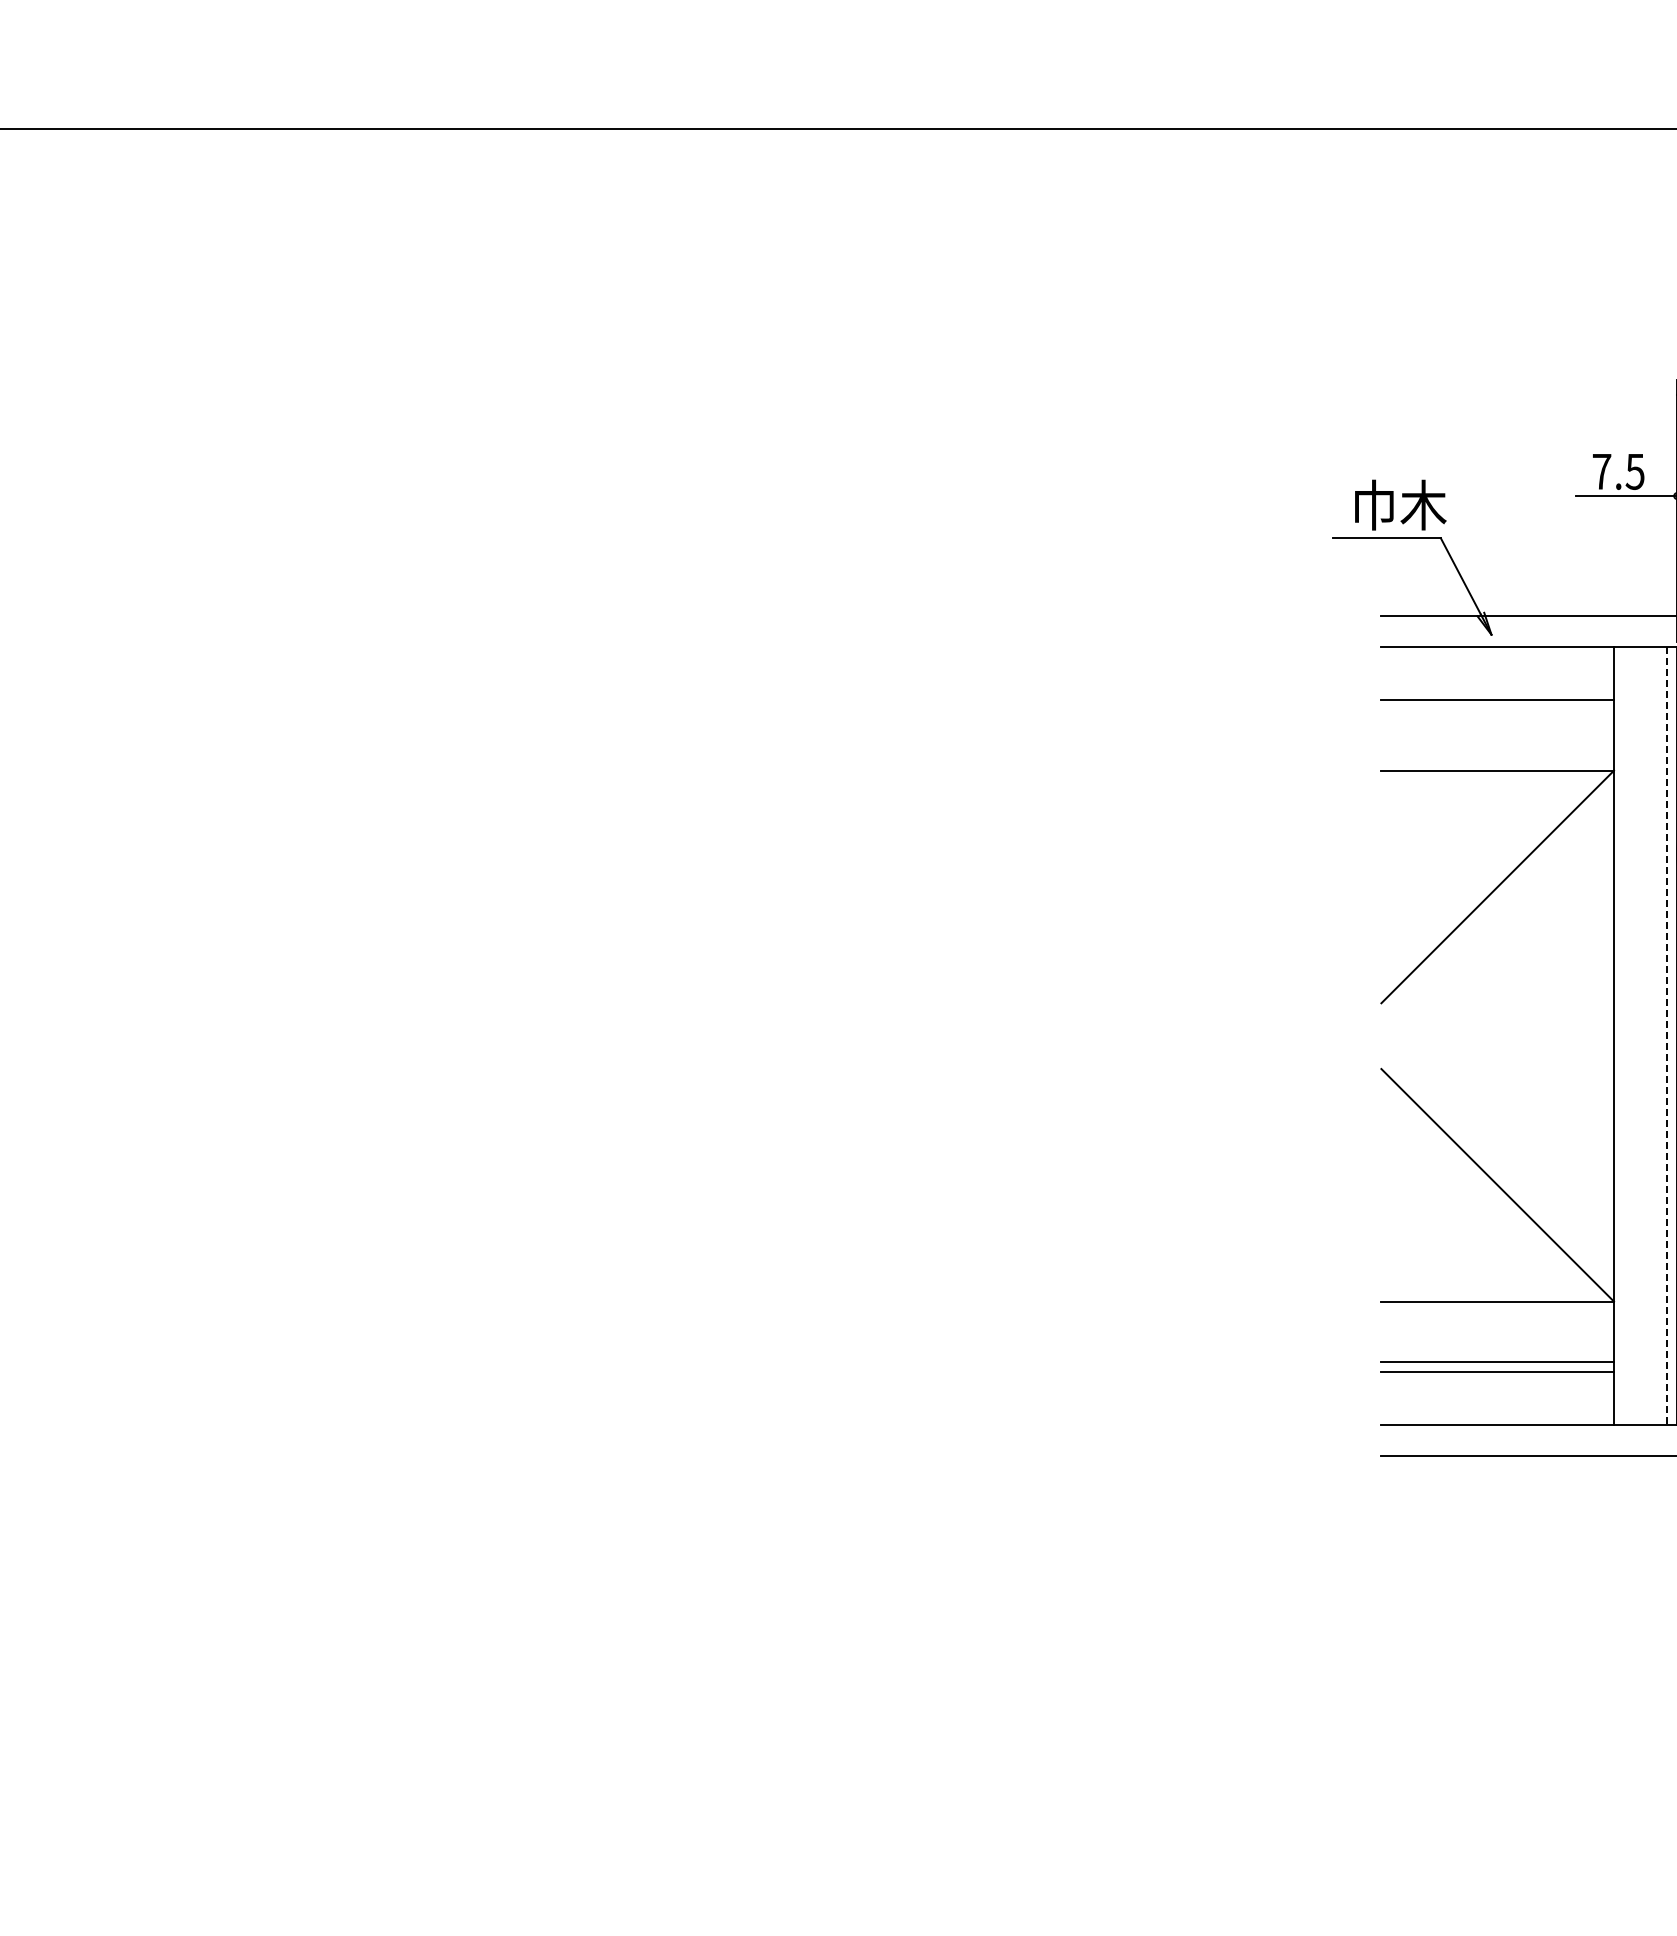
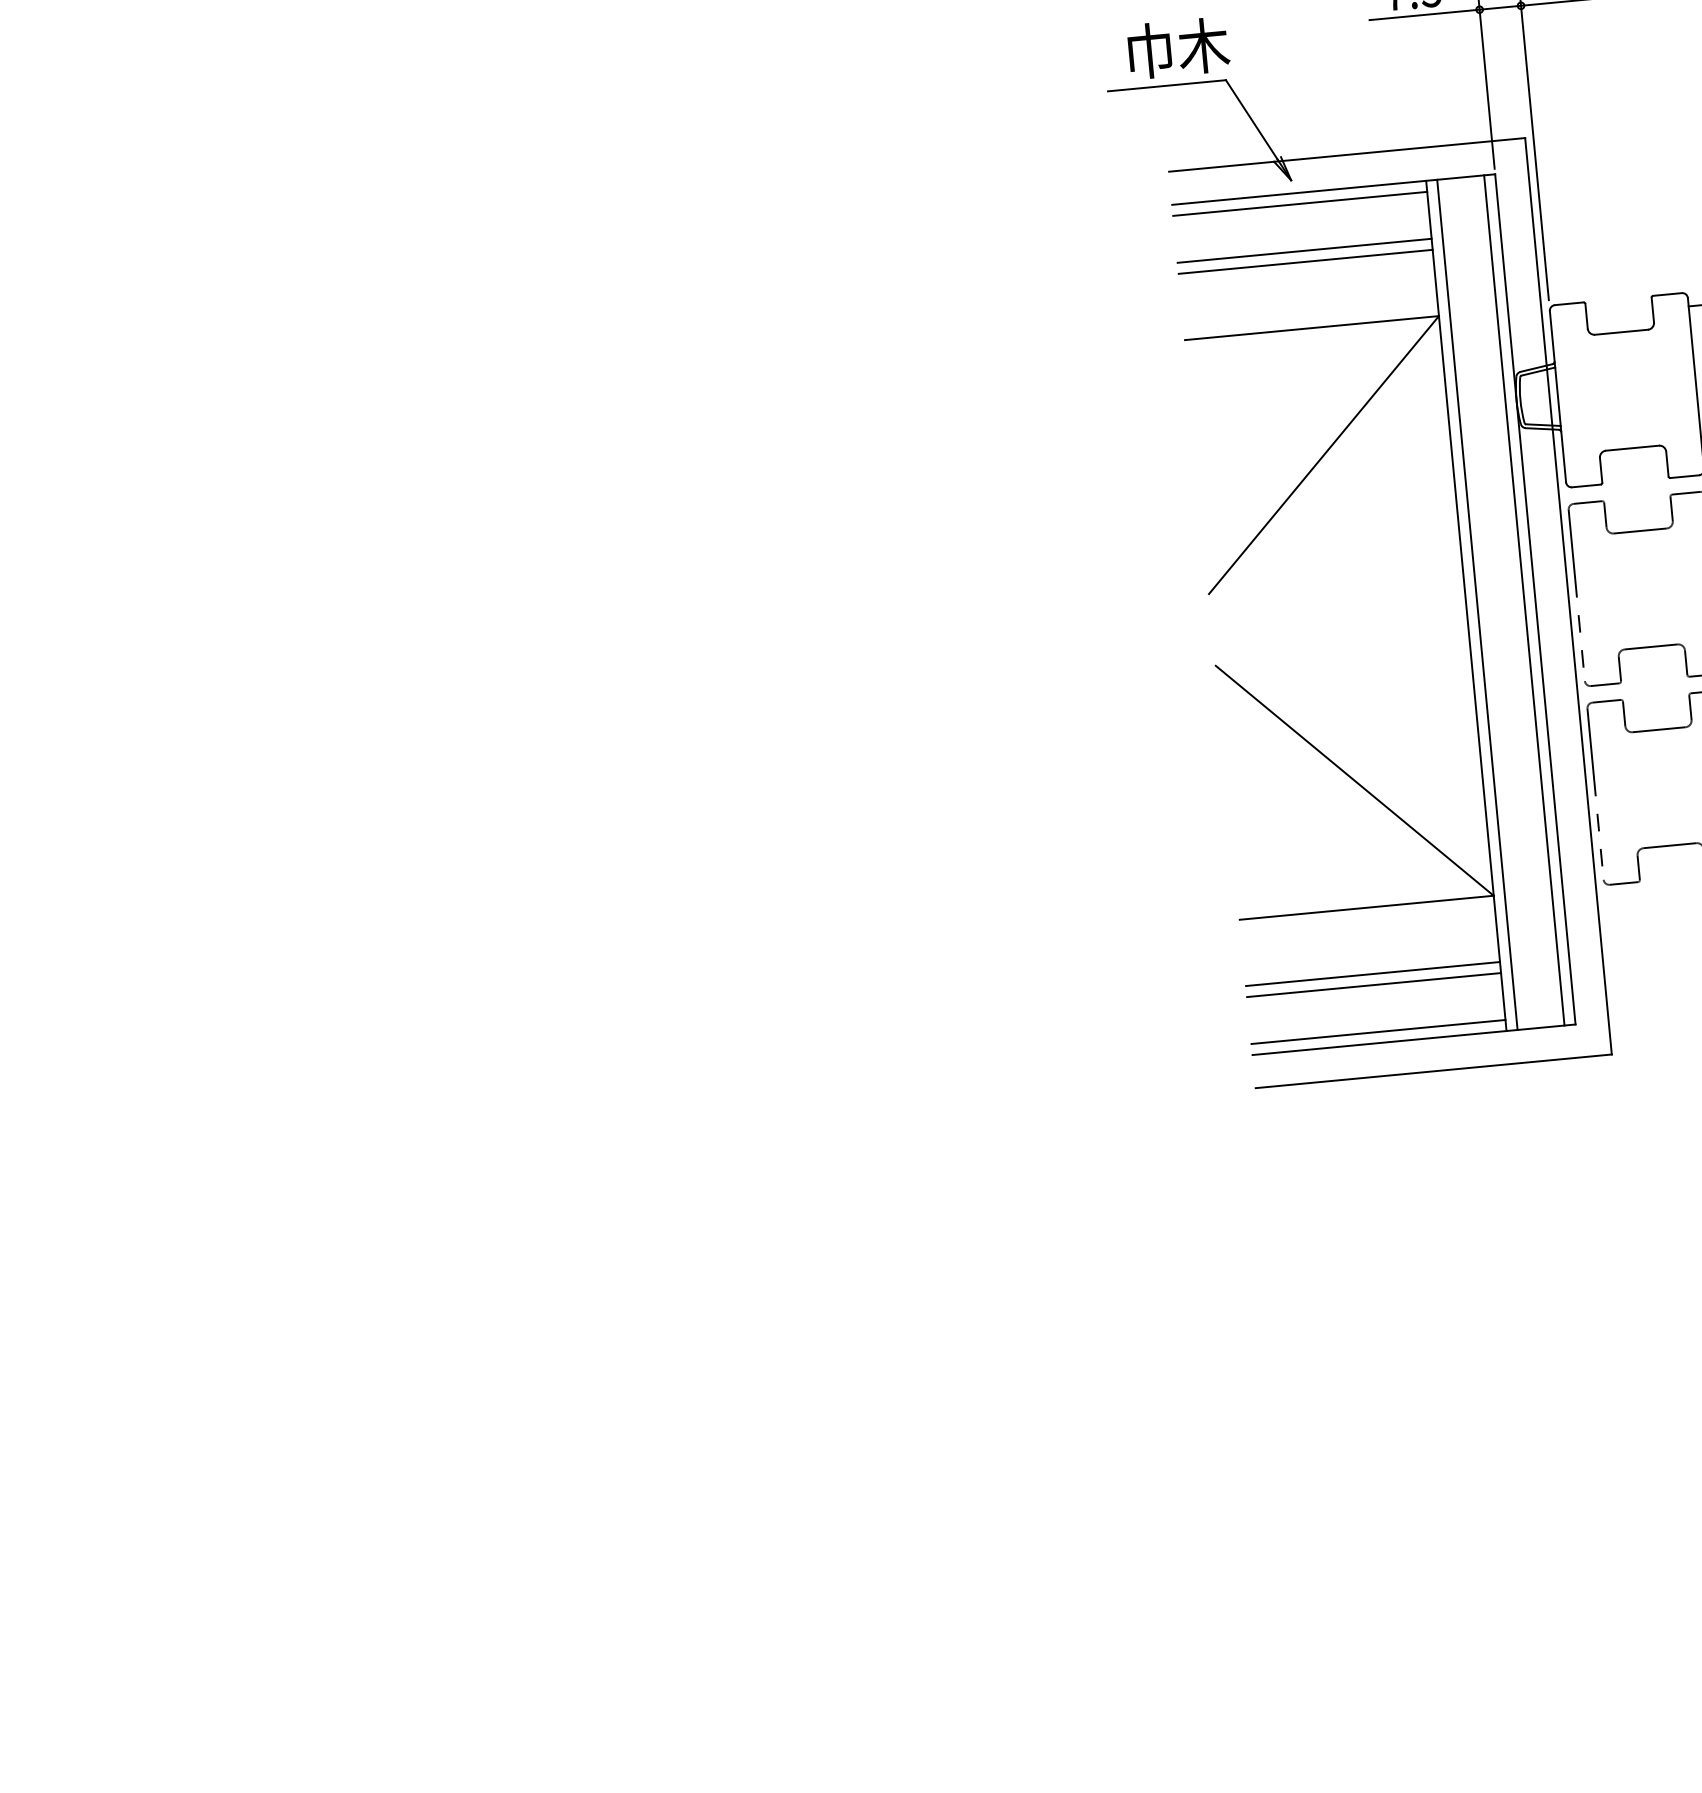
line: (1497, 656) -> (1299, 203), added
line: (1497, 710) -> (1305, 262), added
line: (1624, 1035) -> (1477, 604), added
line: (1667, 1036) -> (1524, 600), dashed -> solid
line: (1497, 1415) -> (1378, 1032), added

